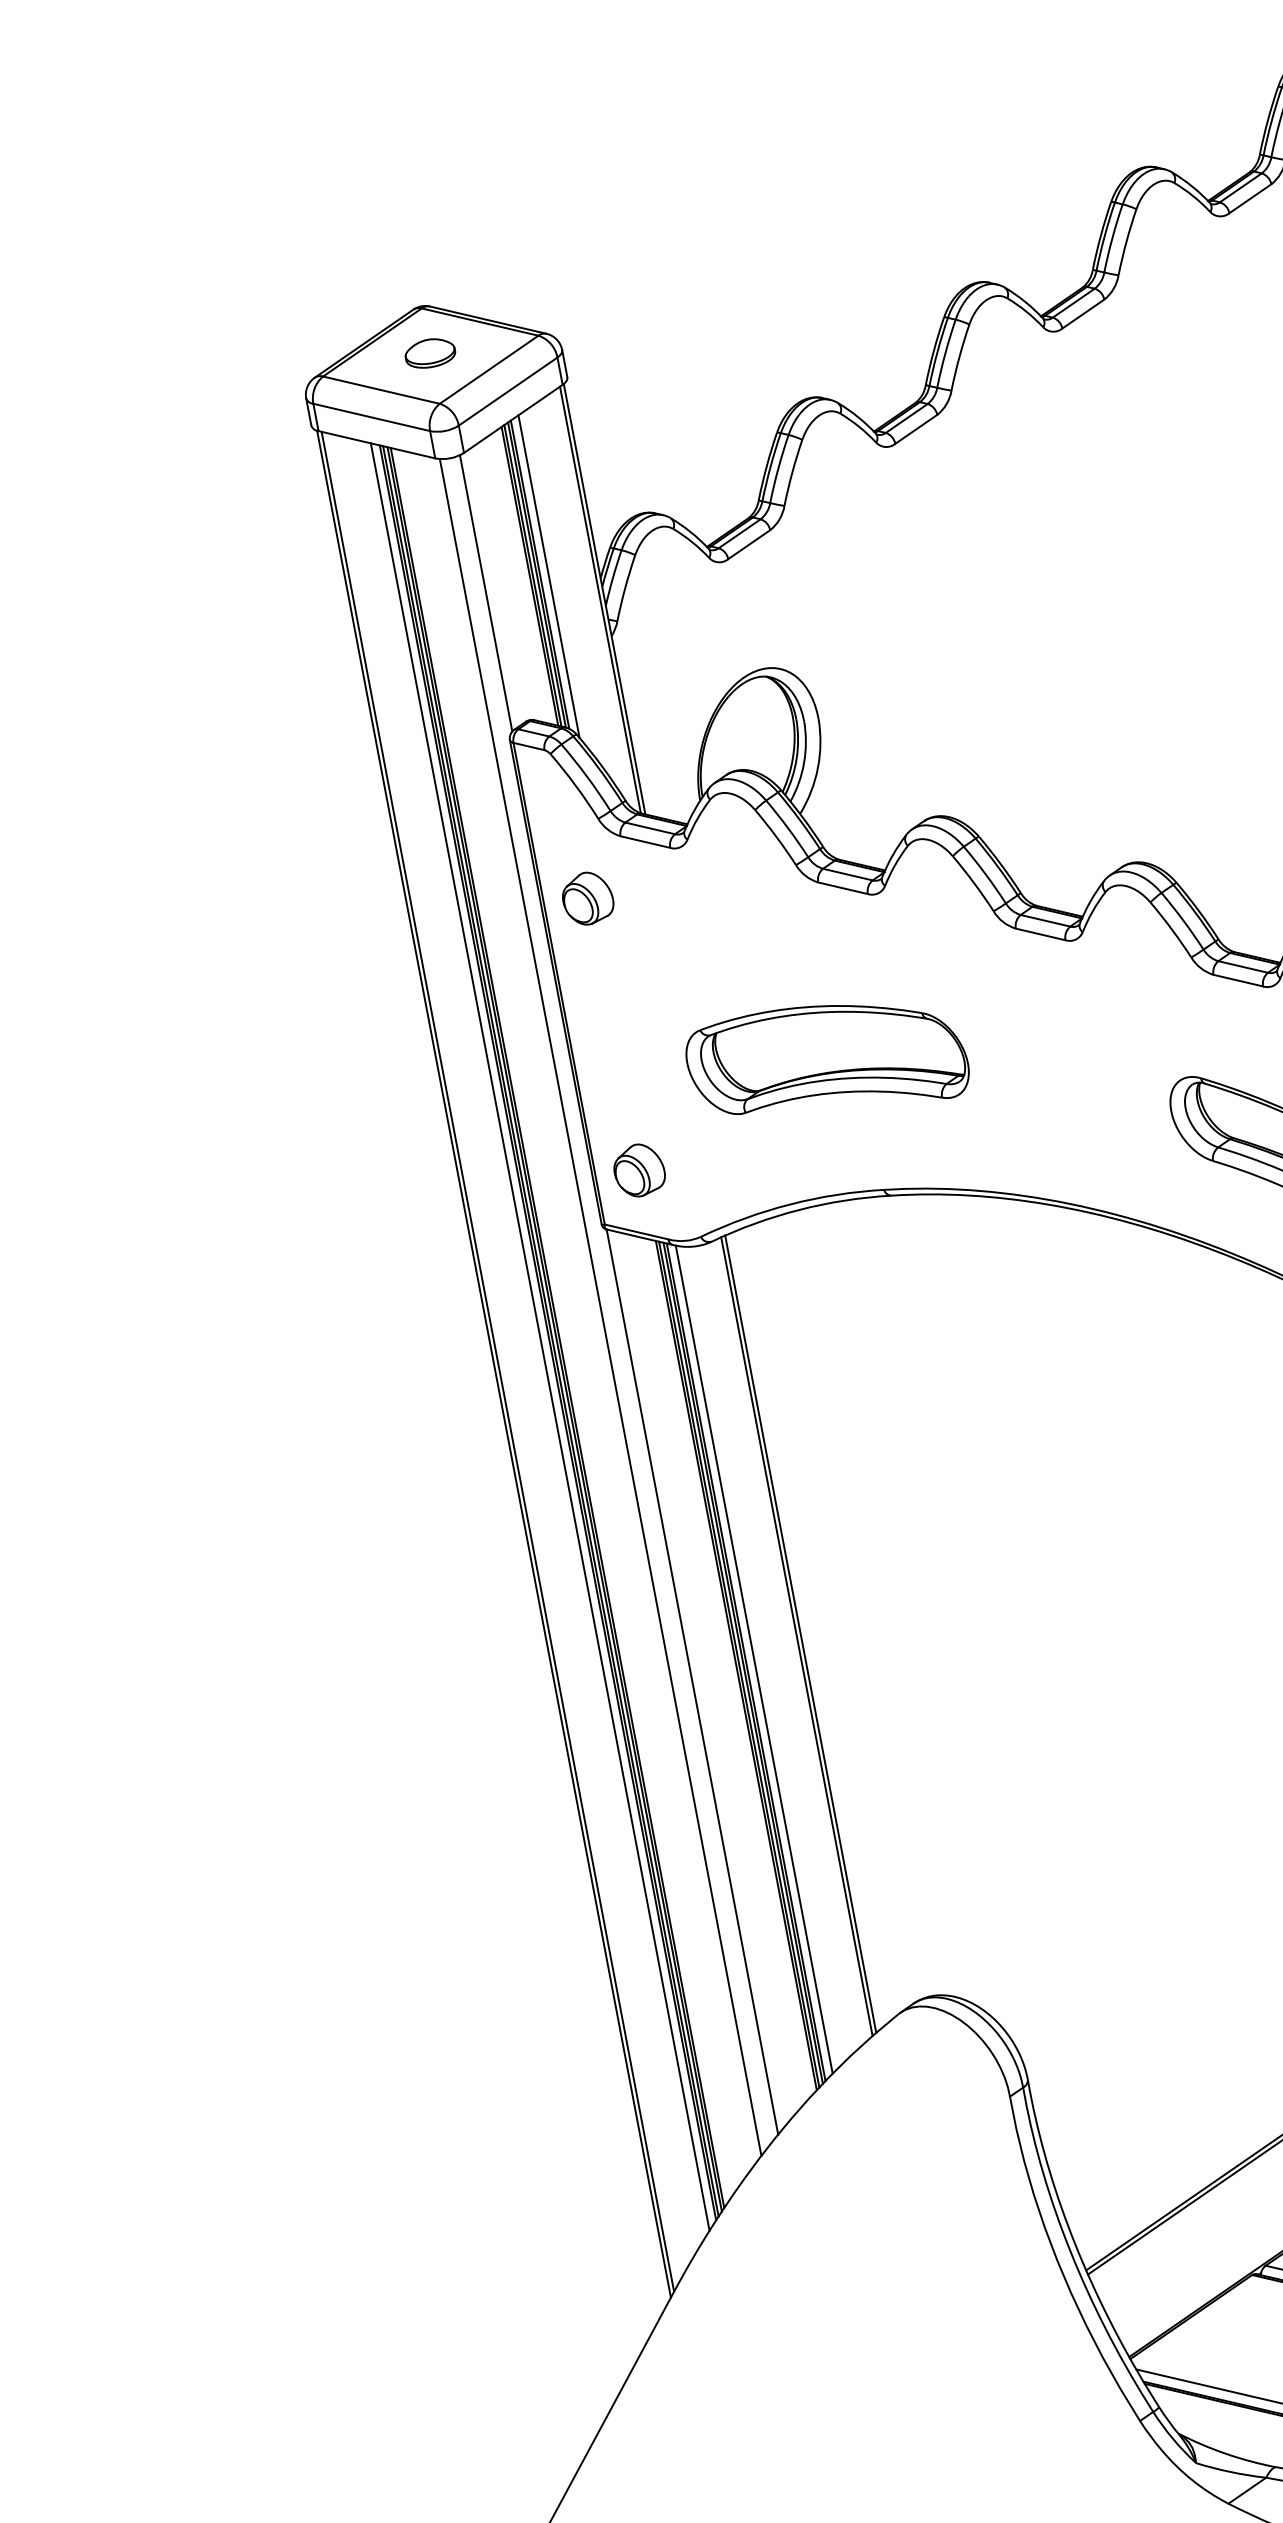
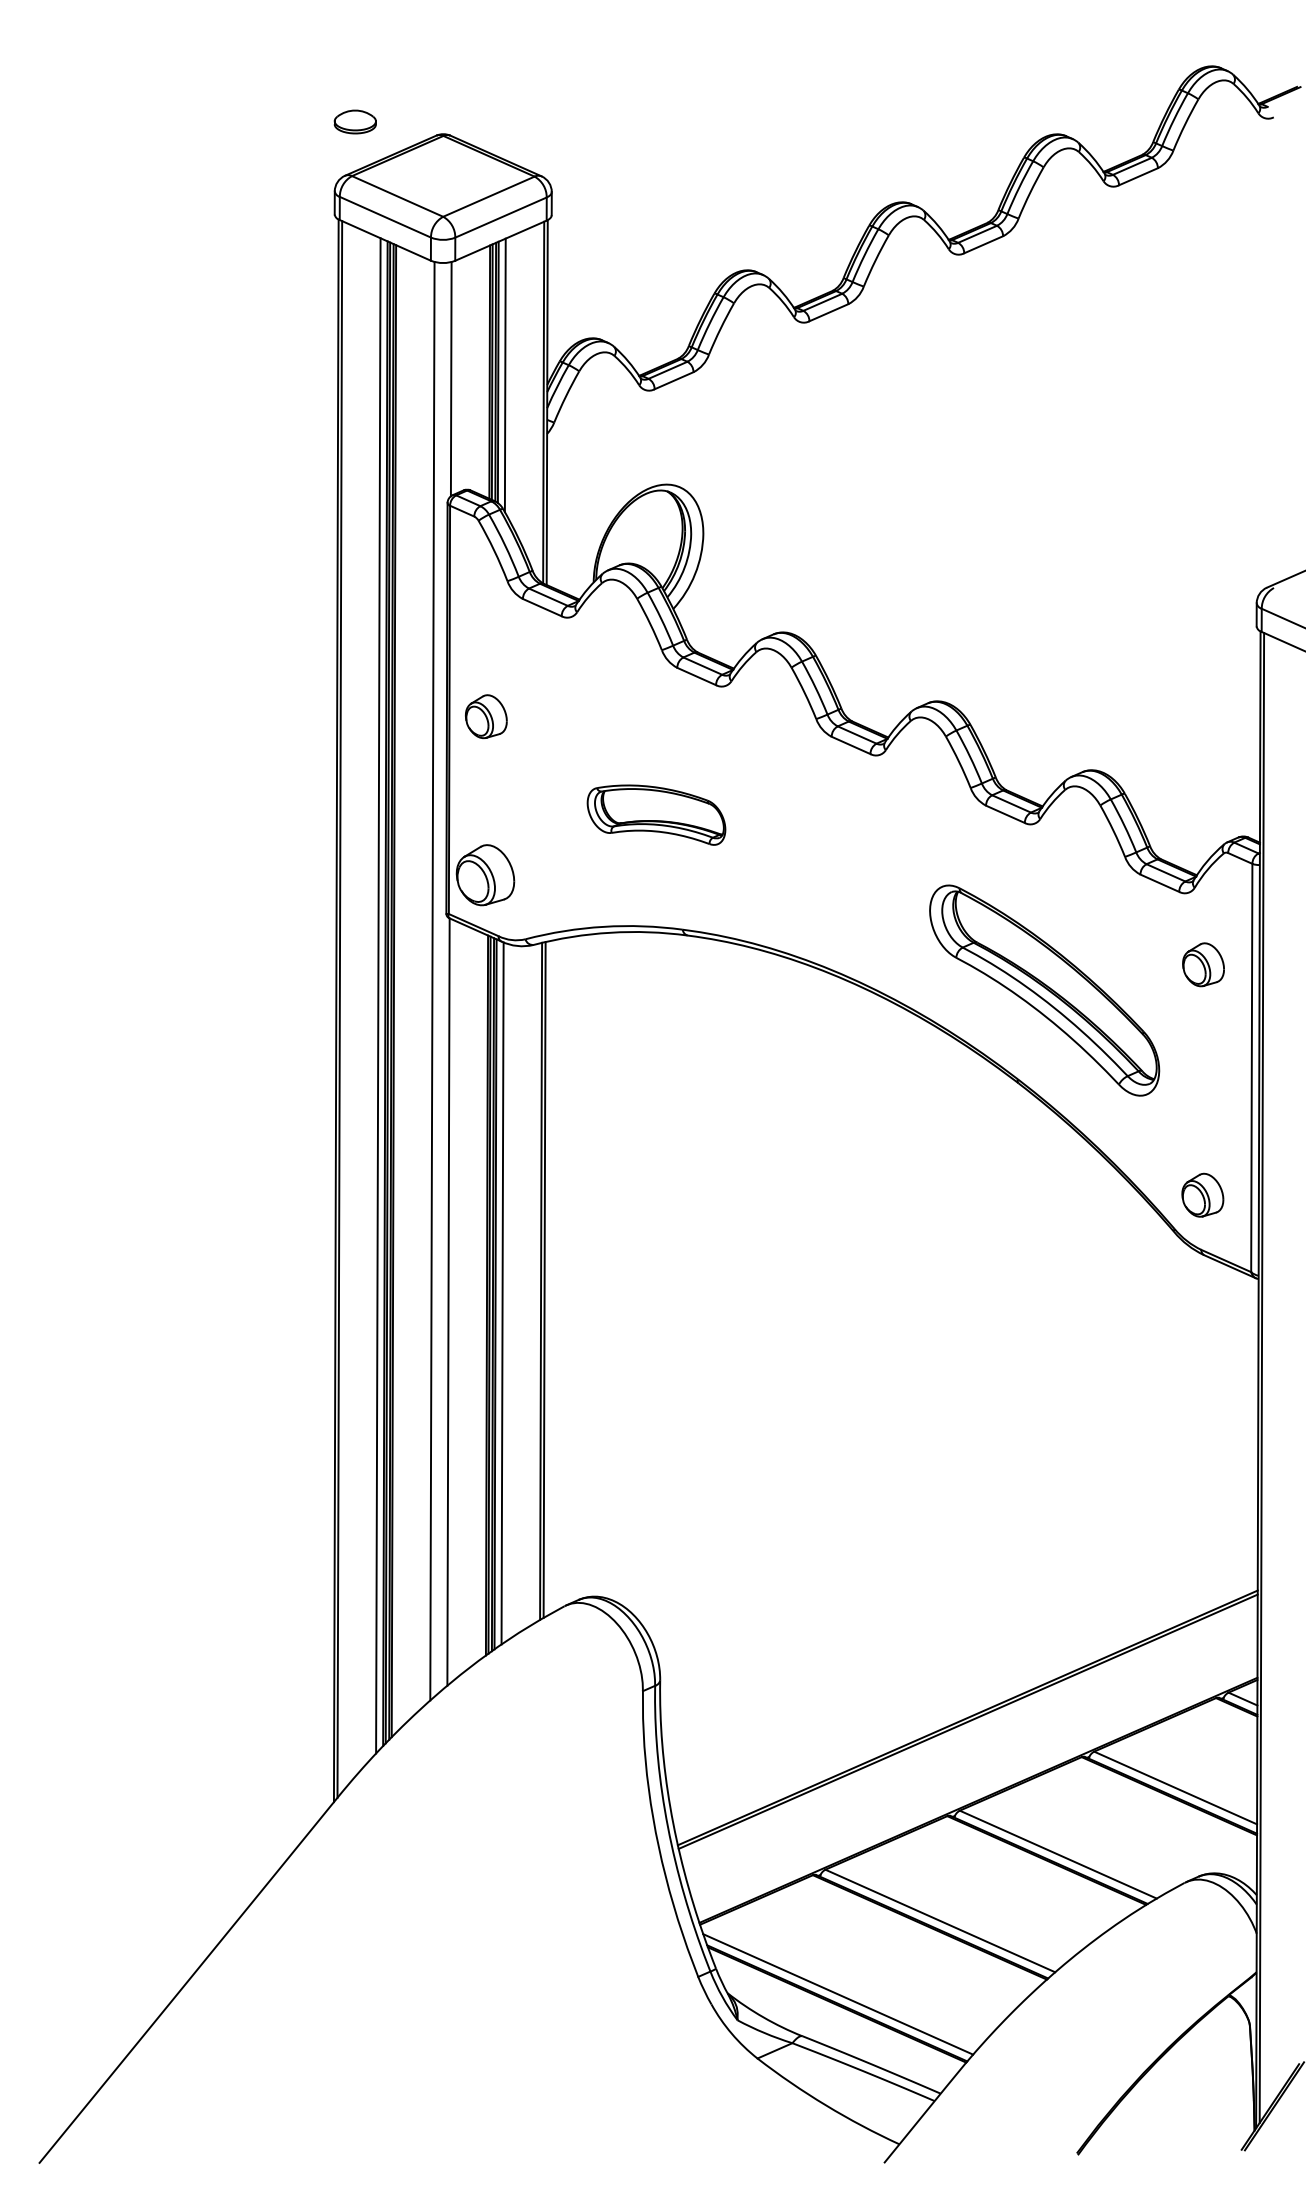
part: (429, 352) -> (354, 121), moved
part: (587, 898) -> (486, 716), moved
part: (826, 1060) -> (656, 814), size x0.6
part: (638, 1169) -> (485, 874), size x1.4

